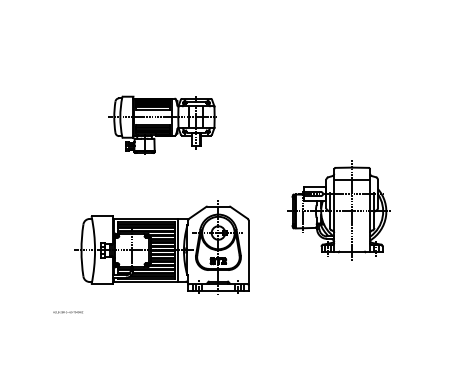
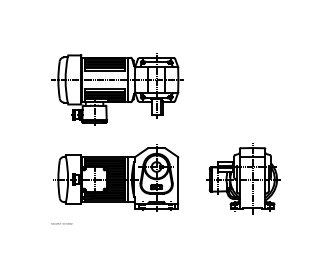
part: (163, 125) -> (117, 89), size x1.67
part: (338, 210) -> (242, 178), moved
text: (67, 312) -> (61, 224), moved

